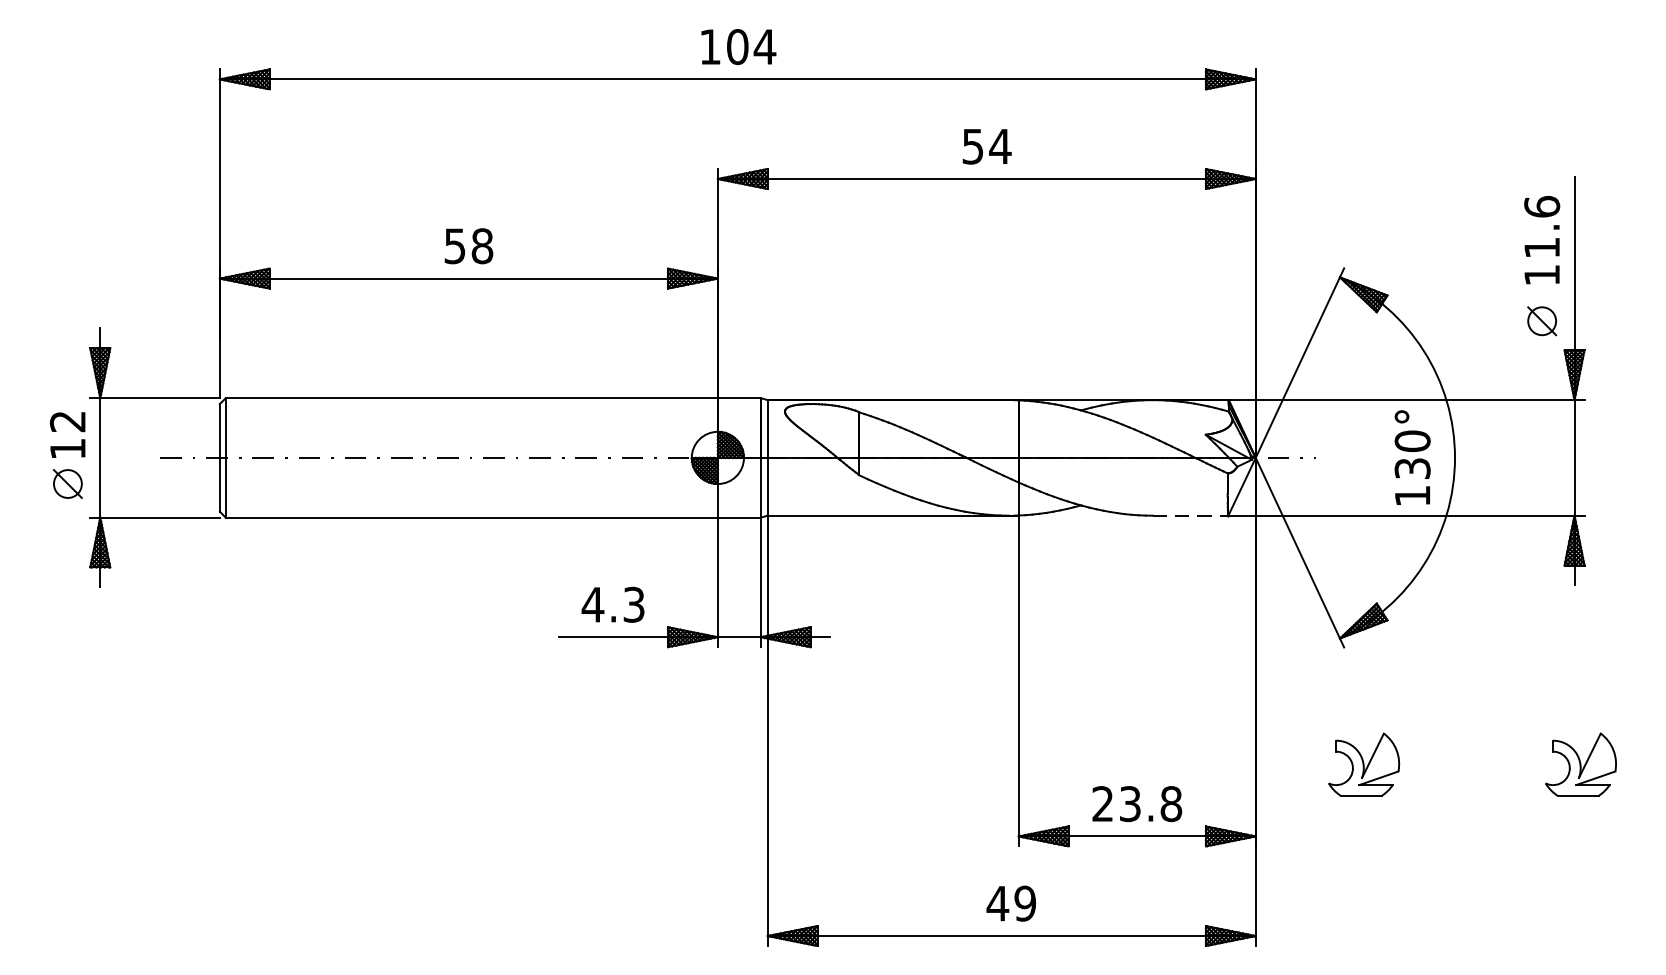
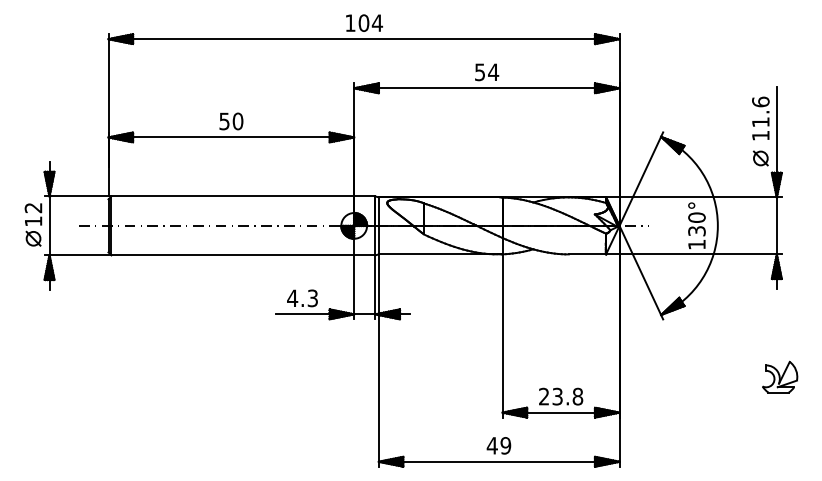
text: (481, 246) -> (237, 121), 58 -> 50
line: (1190, 515) -> (587, 254), dashed -> solid
part: (1365, 763) -> (673, 376), removed

